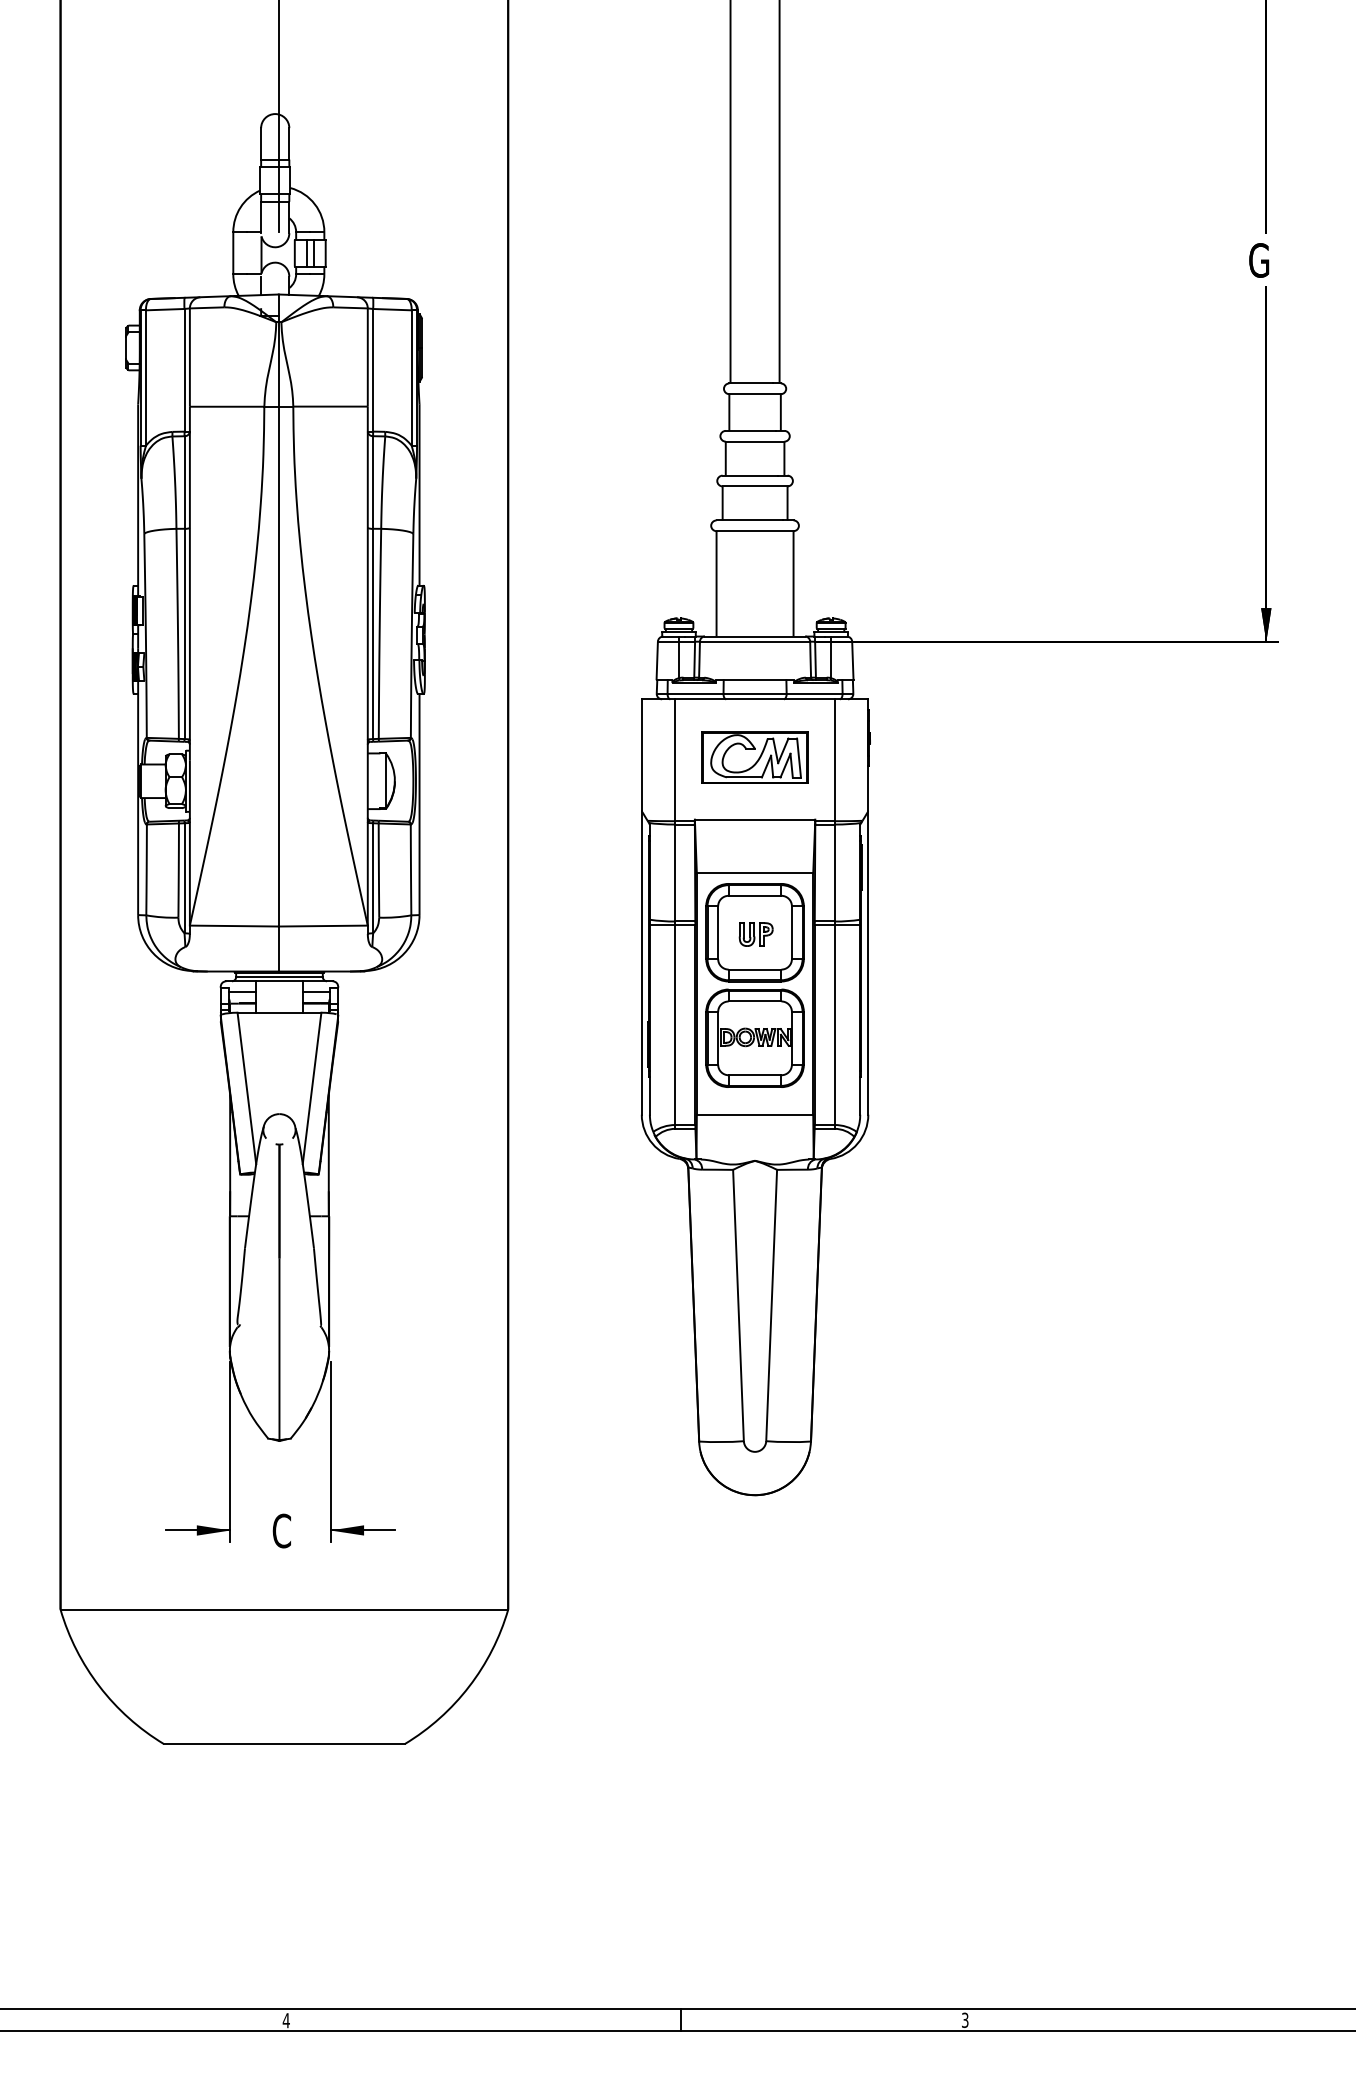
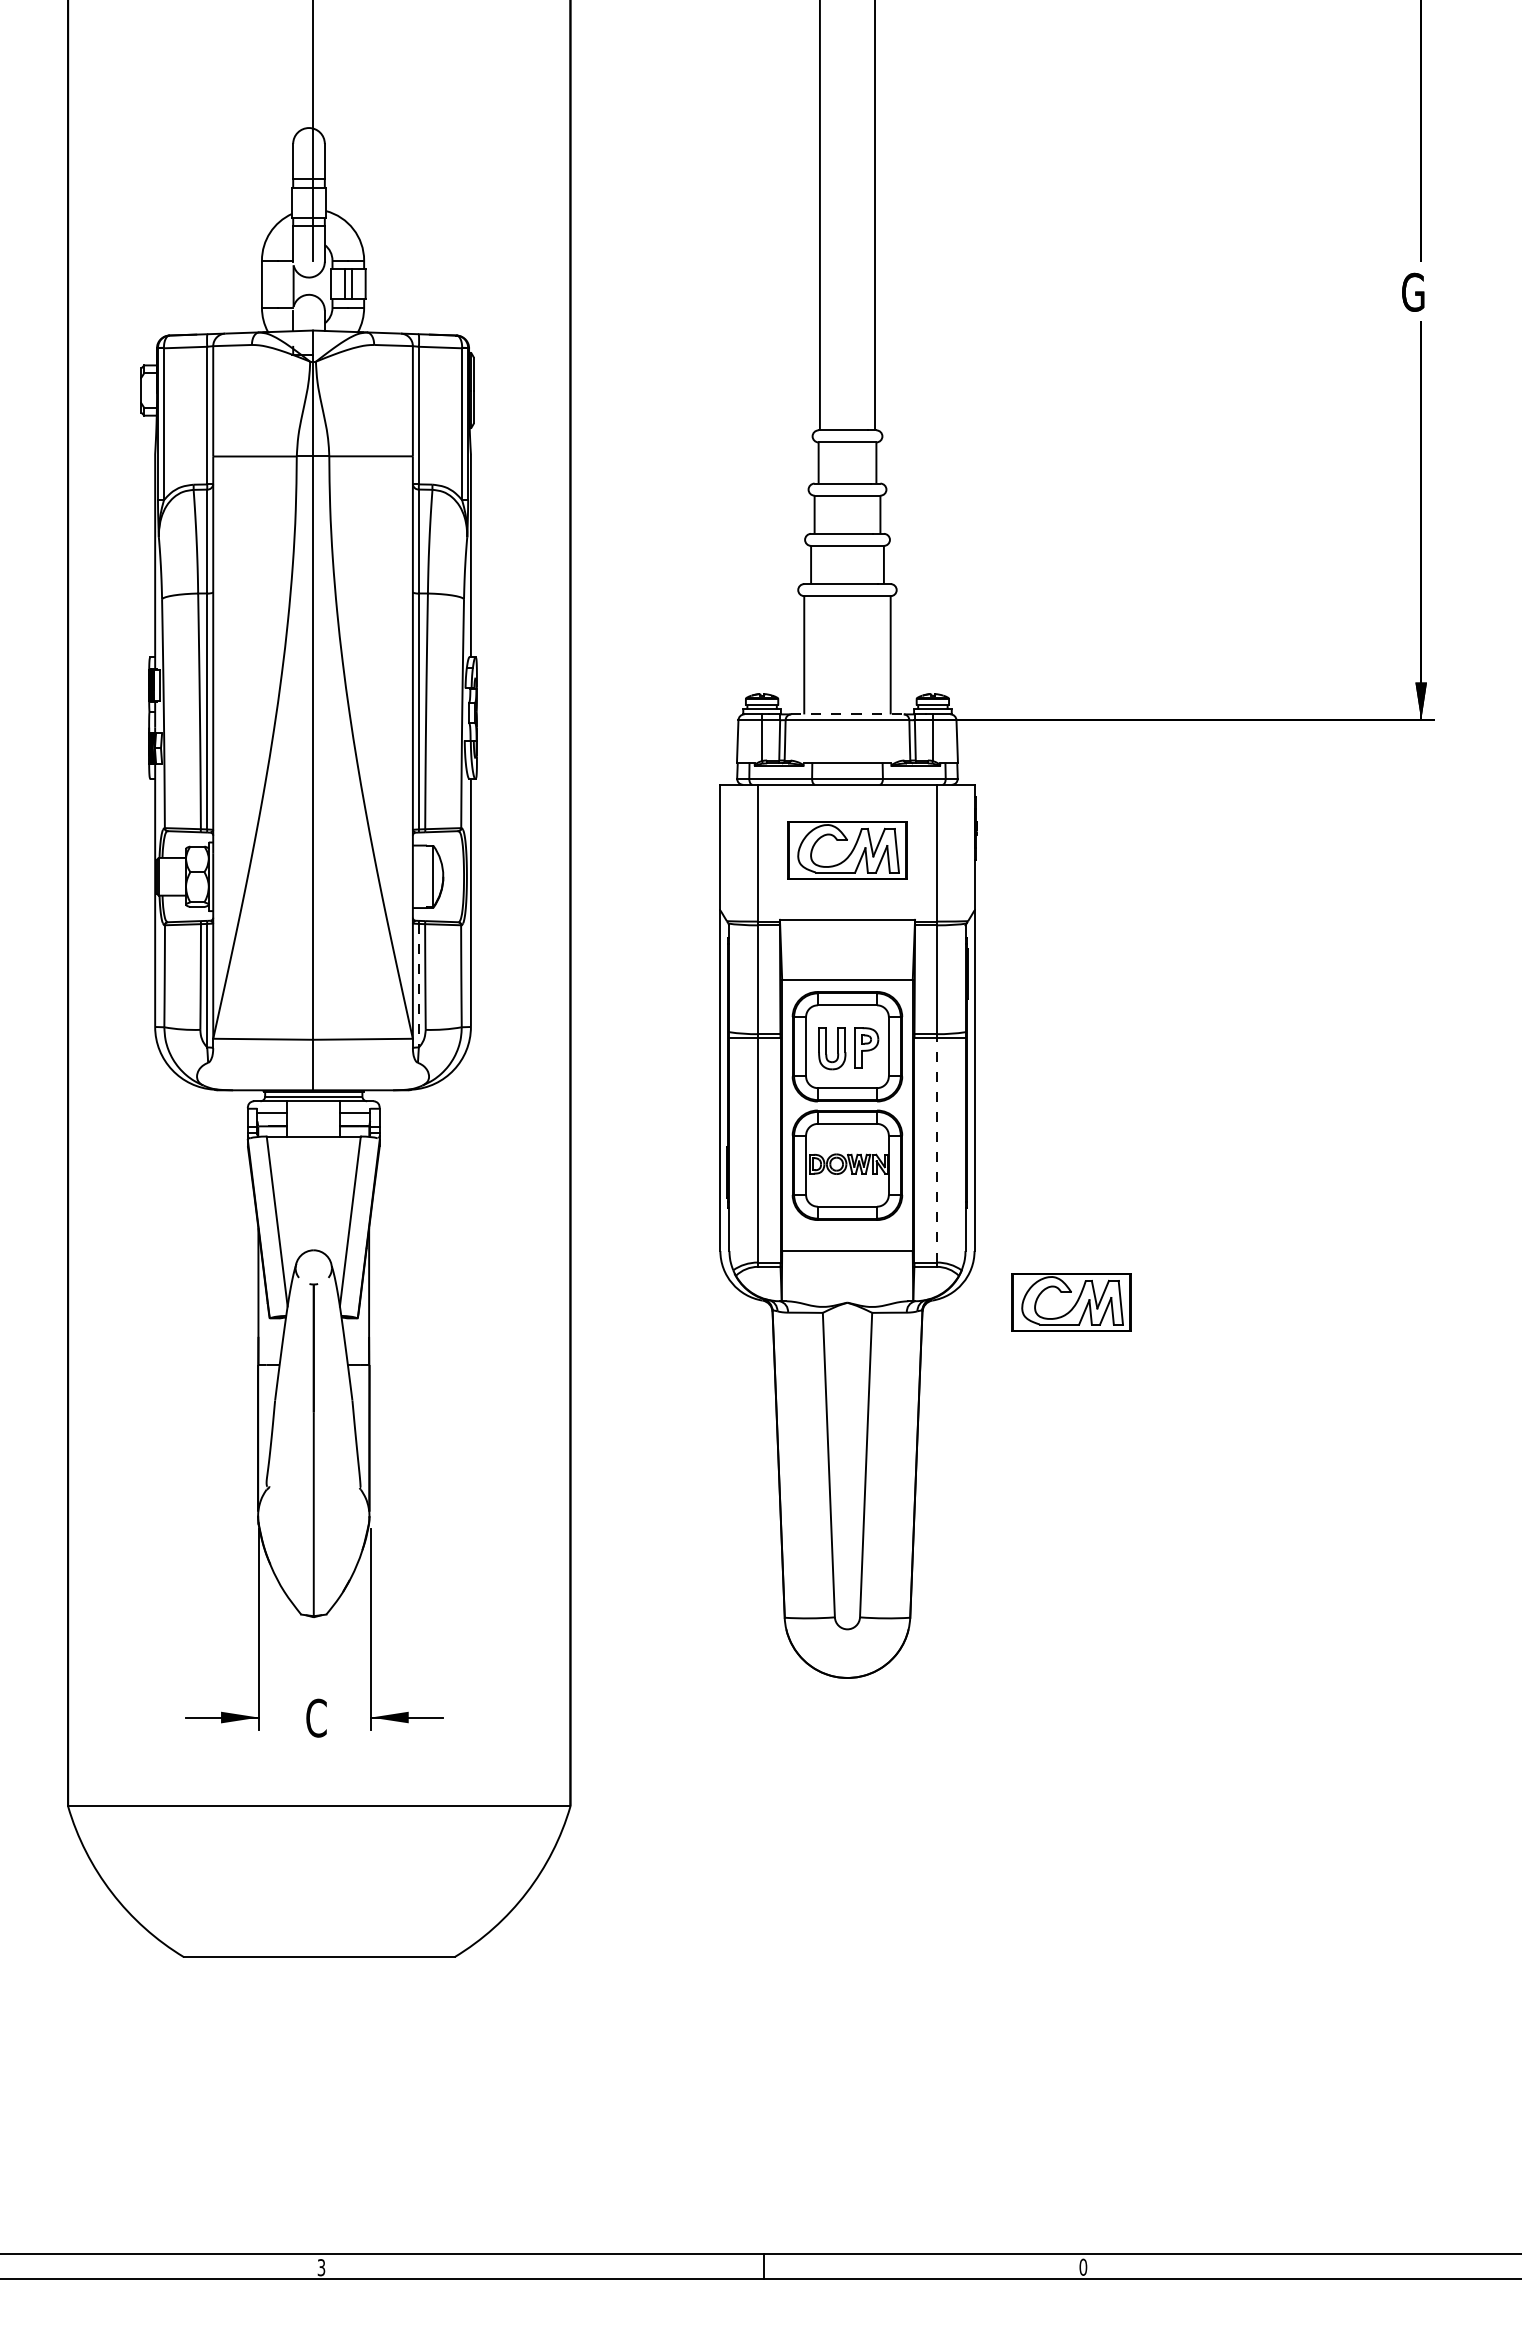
line: (755, 636) -> (848, 714), solid -> dashed
line: (372, 878) -> (418, 985), solid -> dashed
part: (755, 934) -> (848, 1048), size x1.6
line: (834, 1024) -> (936, 1149), solid -> dashed
part: (954, 1160) -> (1071, 1302), added
text: (965, 2019) -> (1083, 2266), 3 -> 0
text: (286, 2020) -> (321, 2267), 4 -> 3

